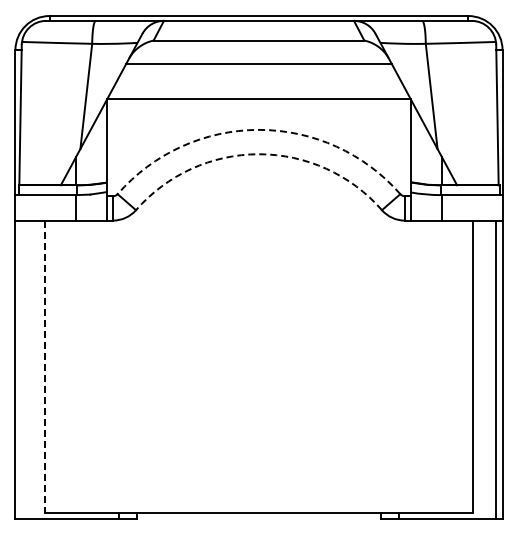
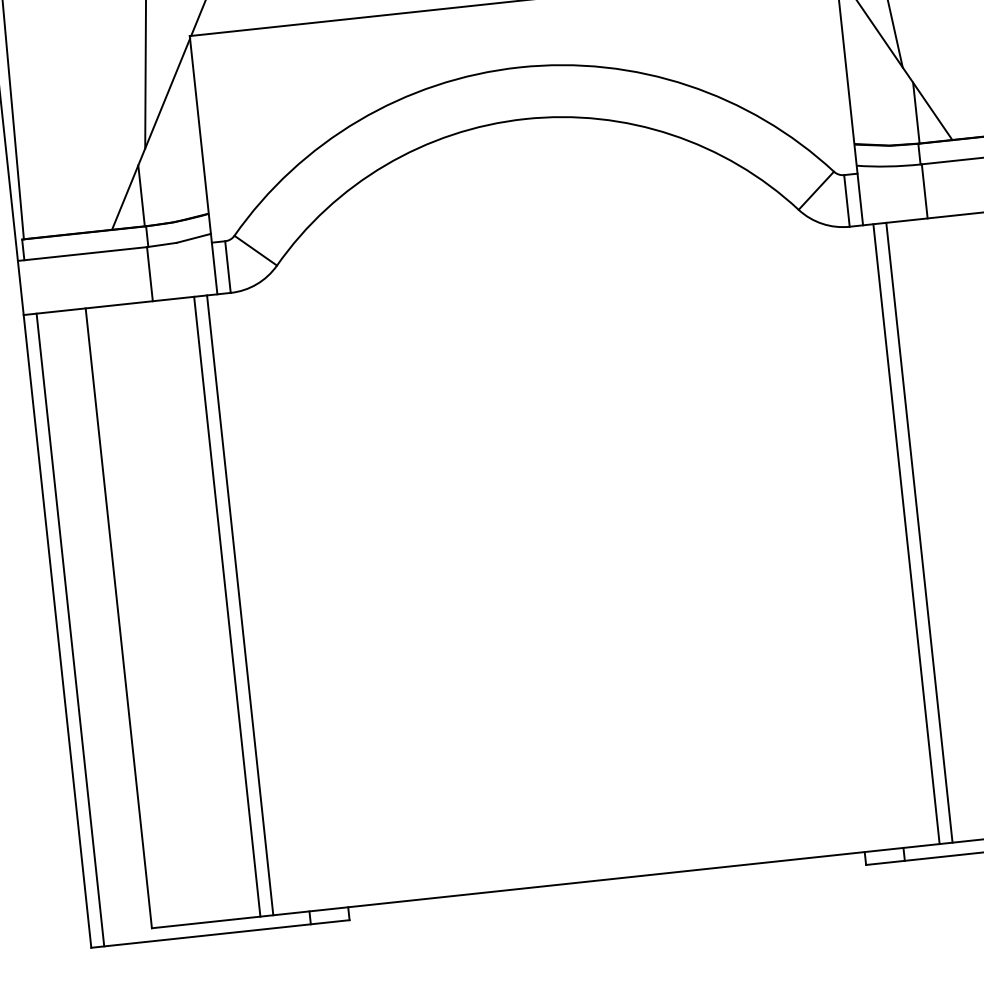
arc: (259, 129) -> (520, 66), dashed -> solid
arc: (259, 154) -> (526, 119), dashed -> solid
line: (95, 366) -> (226, 606), added
line: (101, 366) -> (239, 604), added
line: (416, 366) -> (907, 533), added
line: (422, 366) -> (920, 532), added
line: (44, 367) -> (118, 619), dashed -> solid
line: (21, 369) -> (70, 629), added

